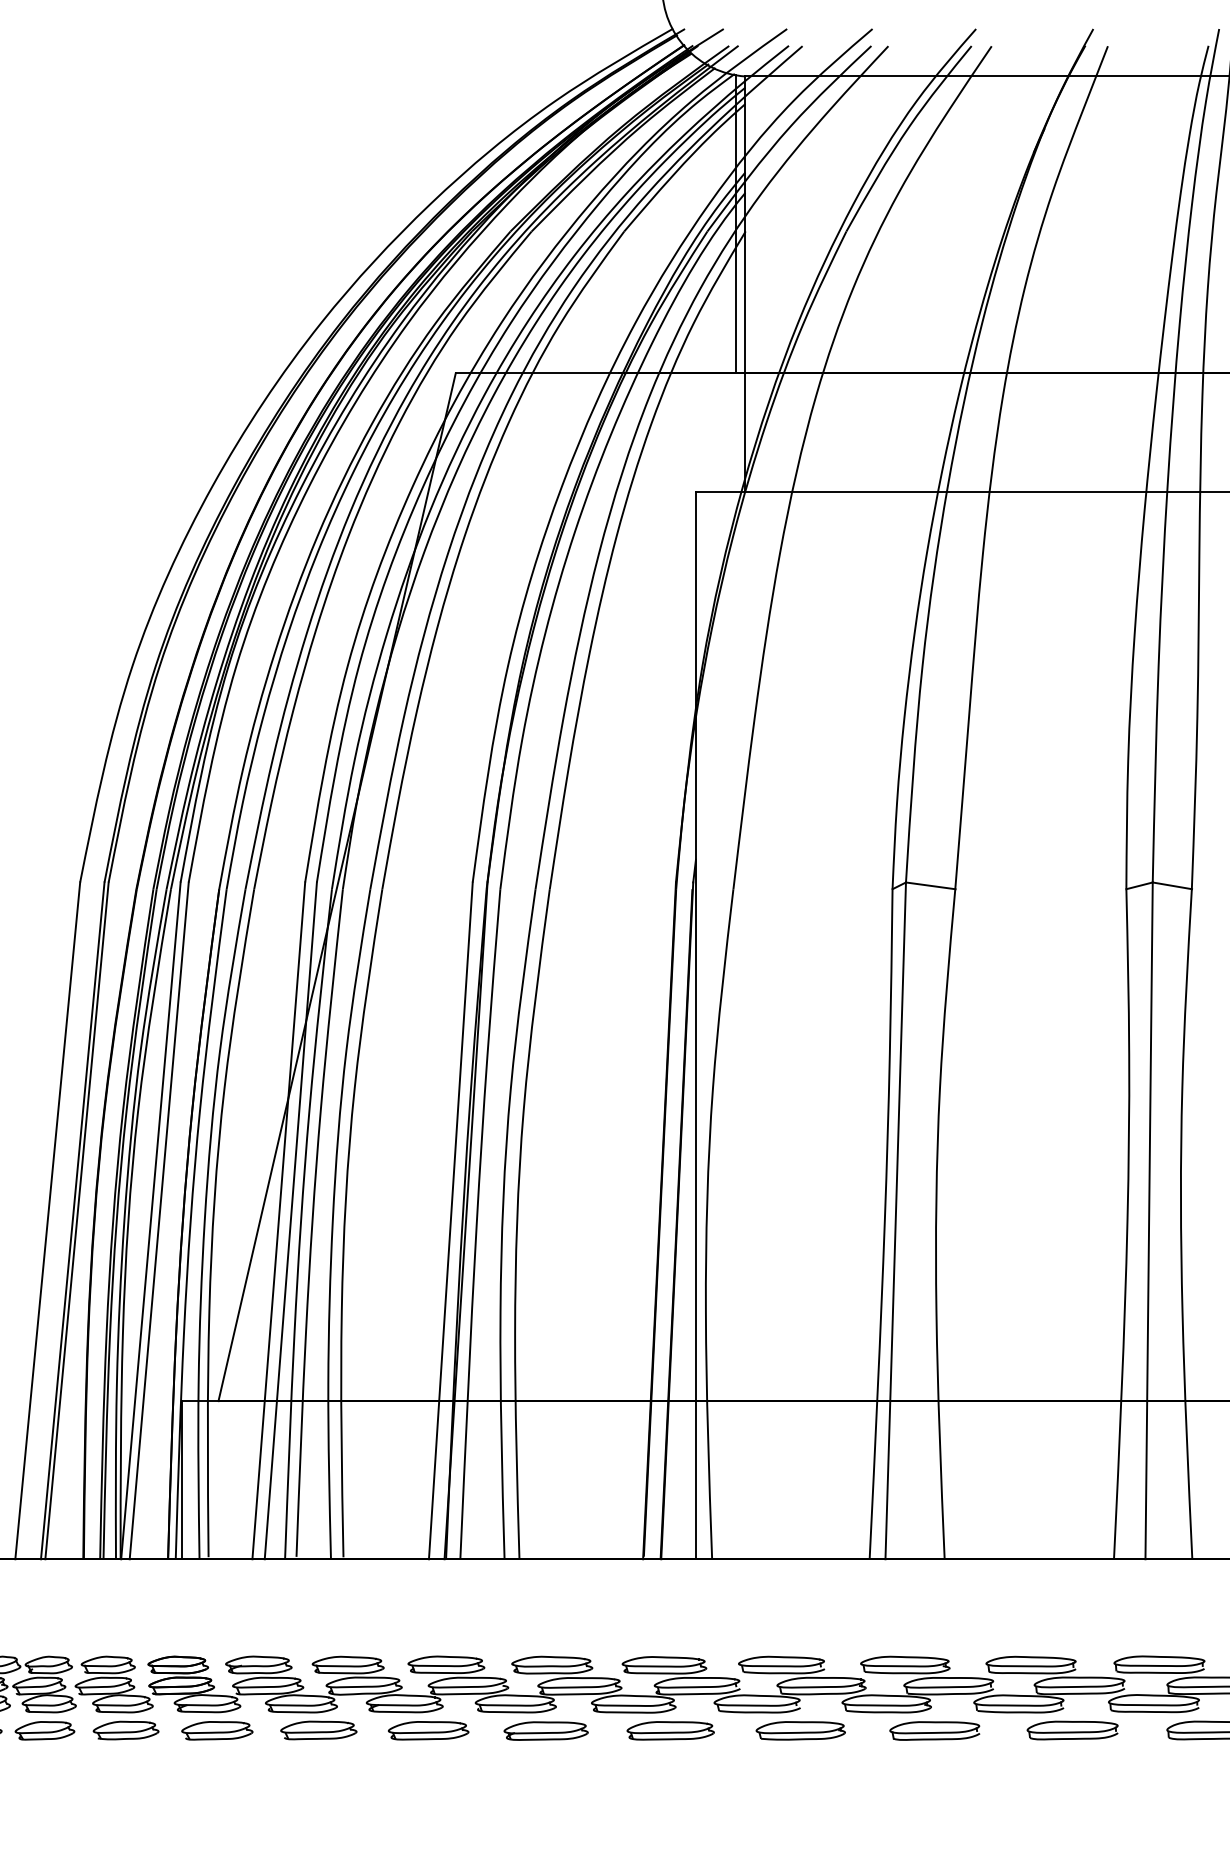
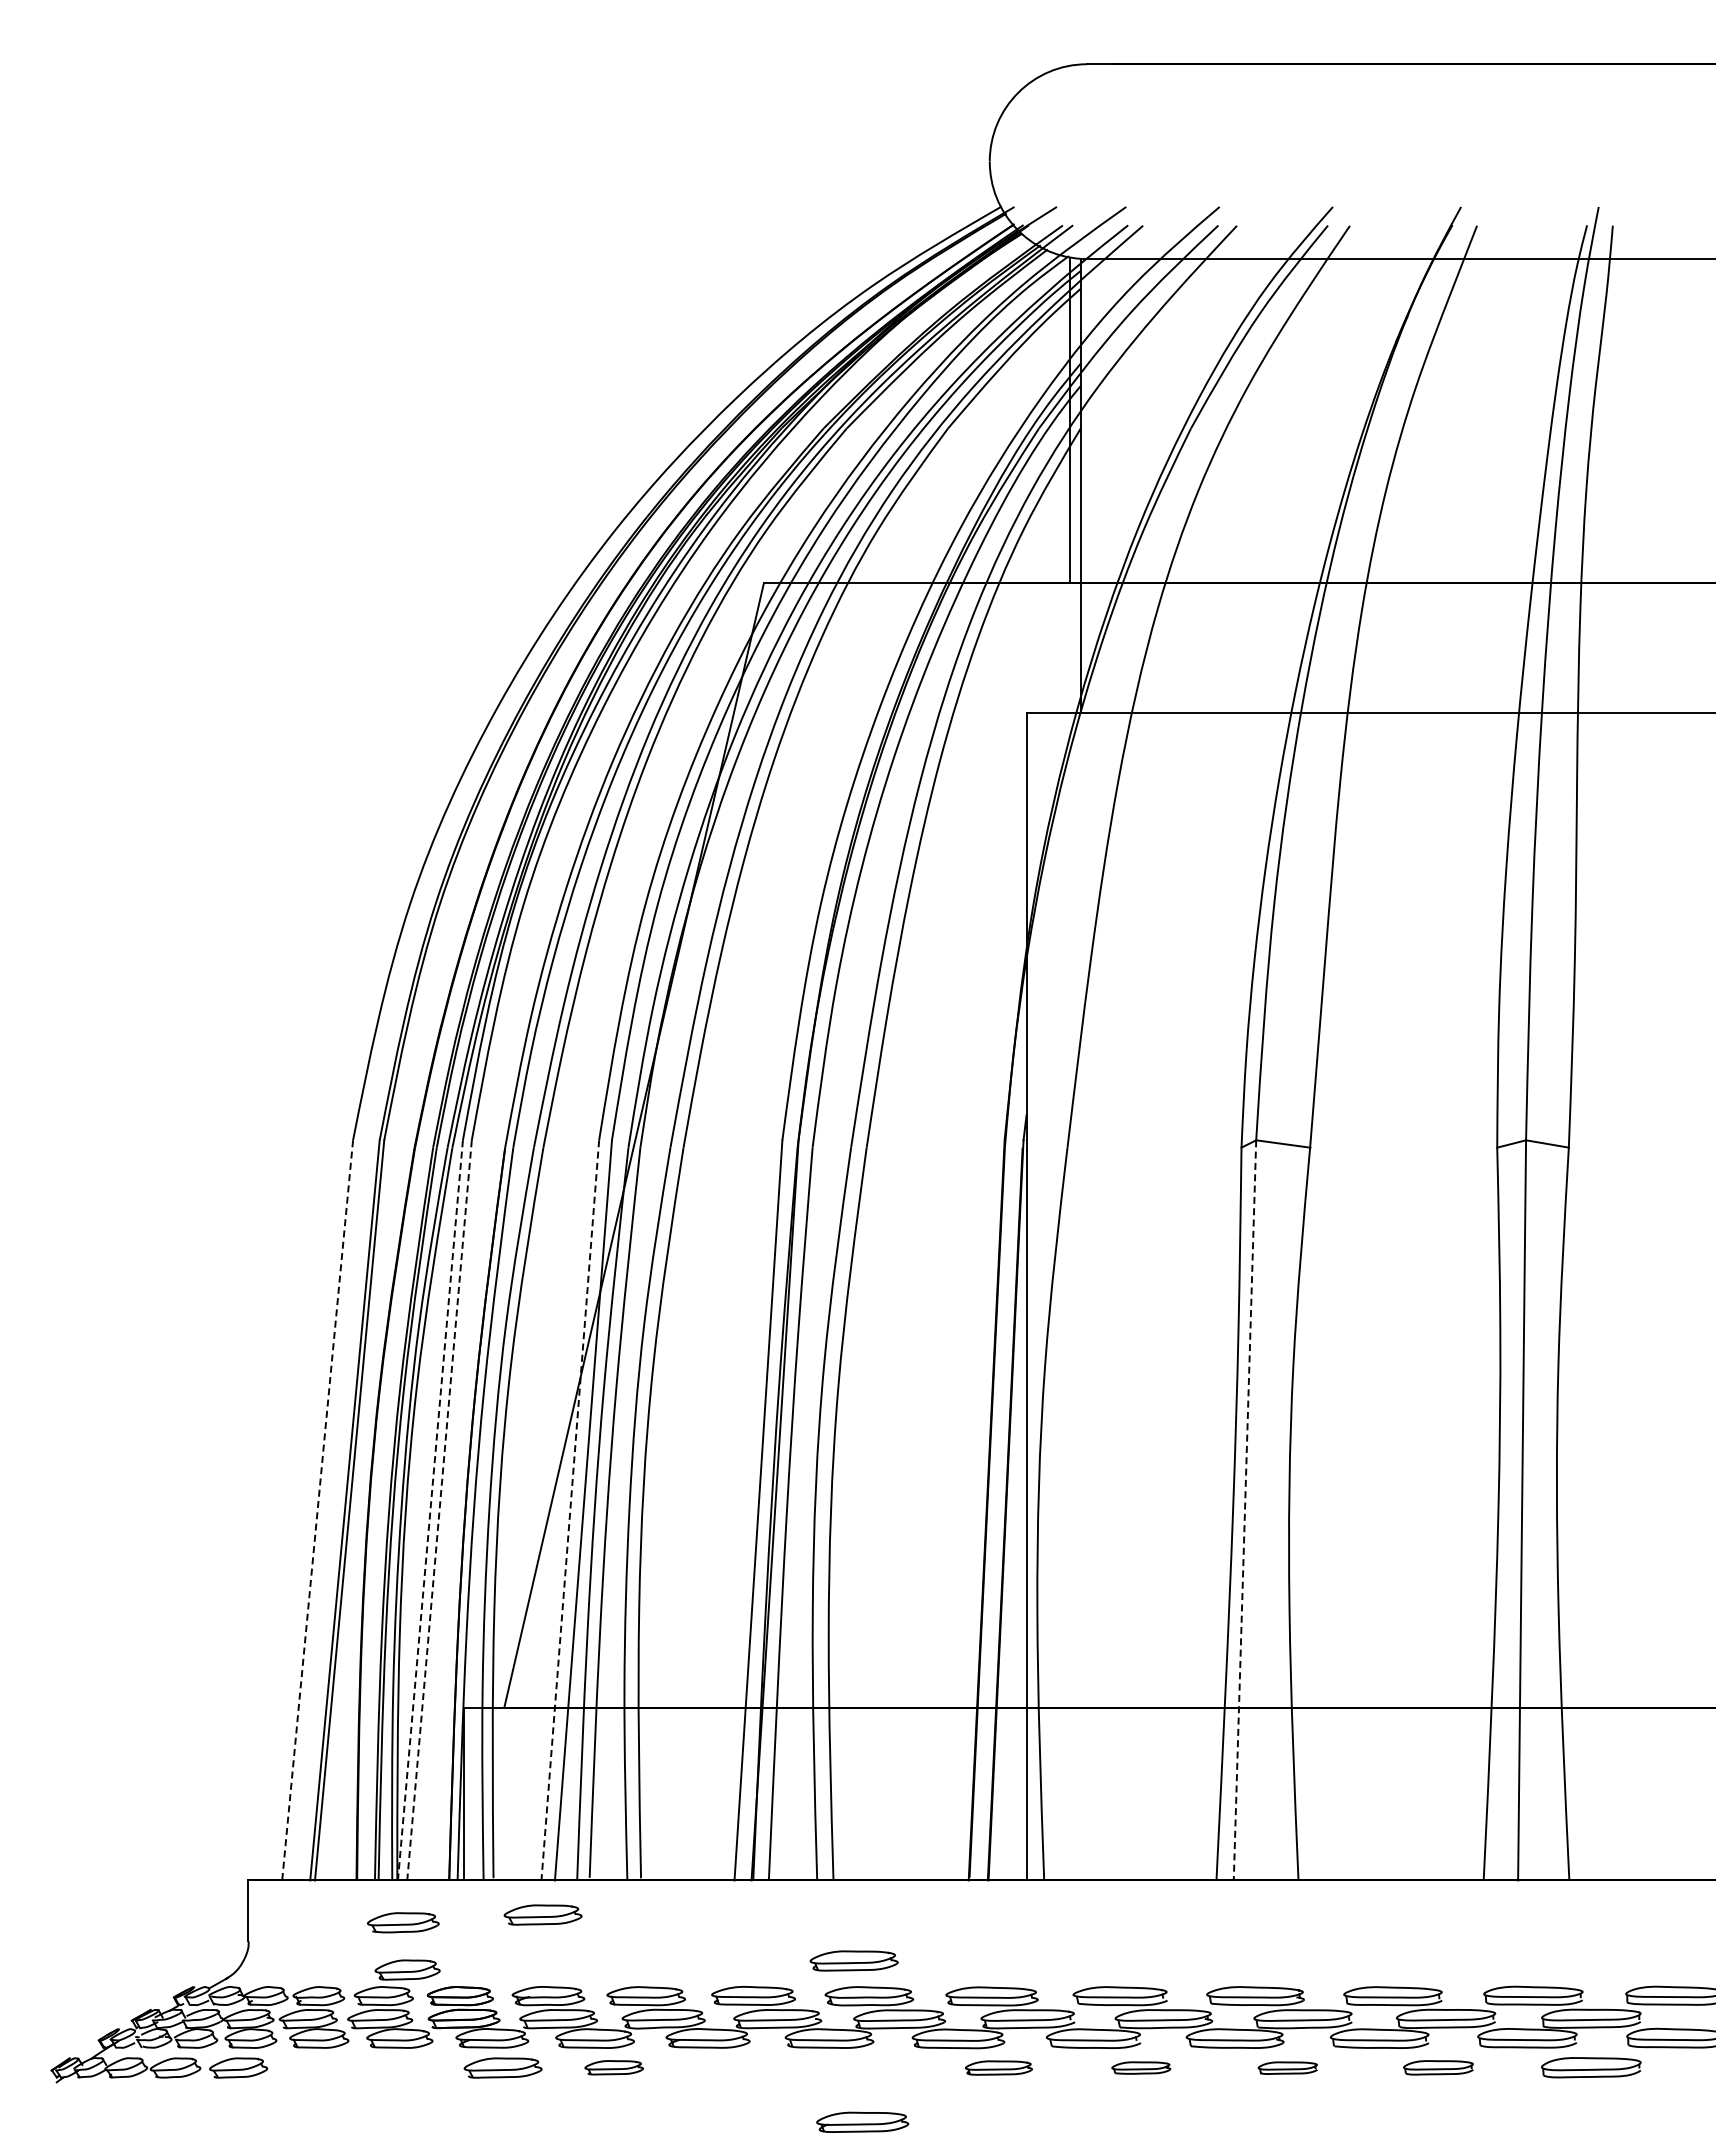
line: (47, 1220) -> (317, 1510), solid -> dashed
line: (150, 1220) -> (430, 1510), solid -> dashed
line: (159, 1220) -> (439, 1510), solid -> dashed
line: (278, 1220) -> (570, 1510), solid -> dashed
line: (895, 1220) -> (1244, 1510), solid -> dashed
part: (253, 1590) -> (542, 1914), added
part: (44, 1730) -> (407, 1969), moved
part: (126, 1730) -> (403, 1922), moved
part: (319, 1730) -> (614, 2067), size x0.7
part: (428, 1730) -> (853, 1960), moved
part: (545, 1730) -> (862, 2121), moved
part: (670, 1730) -> (998, 2067), size x0.7
part: (801, 1730) -> (1141, 2067), size x0.6
part: (934, 1730) -> (1287, 2067), size x0.6
part: (1072, 1730) -> (1438, 2067), size x0.7

